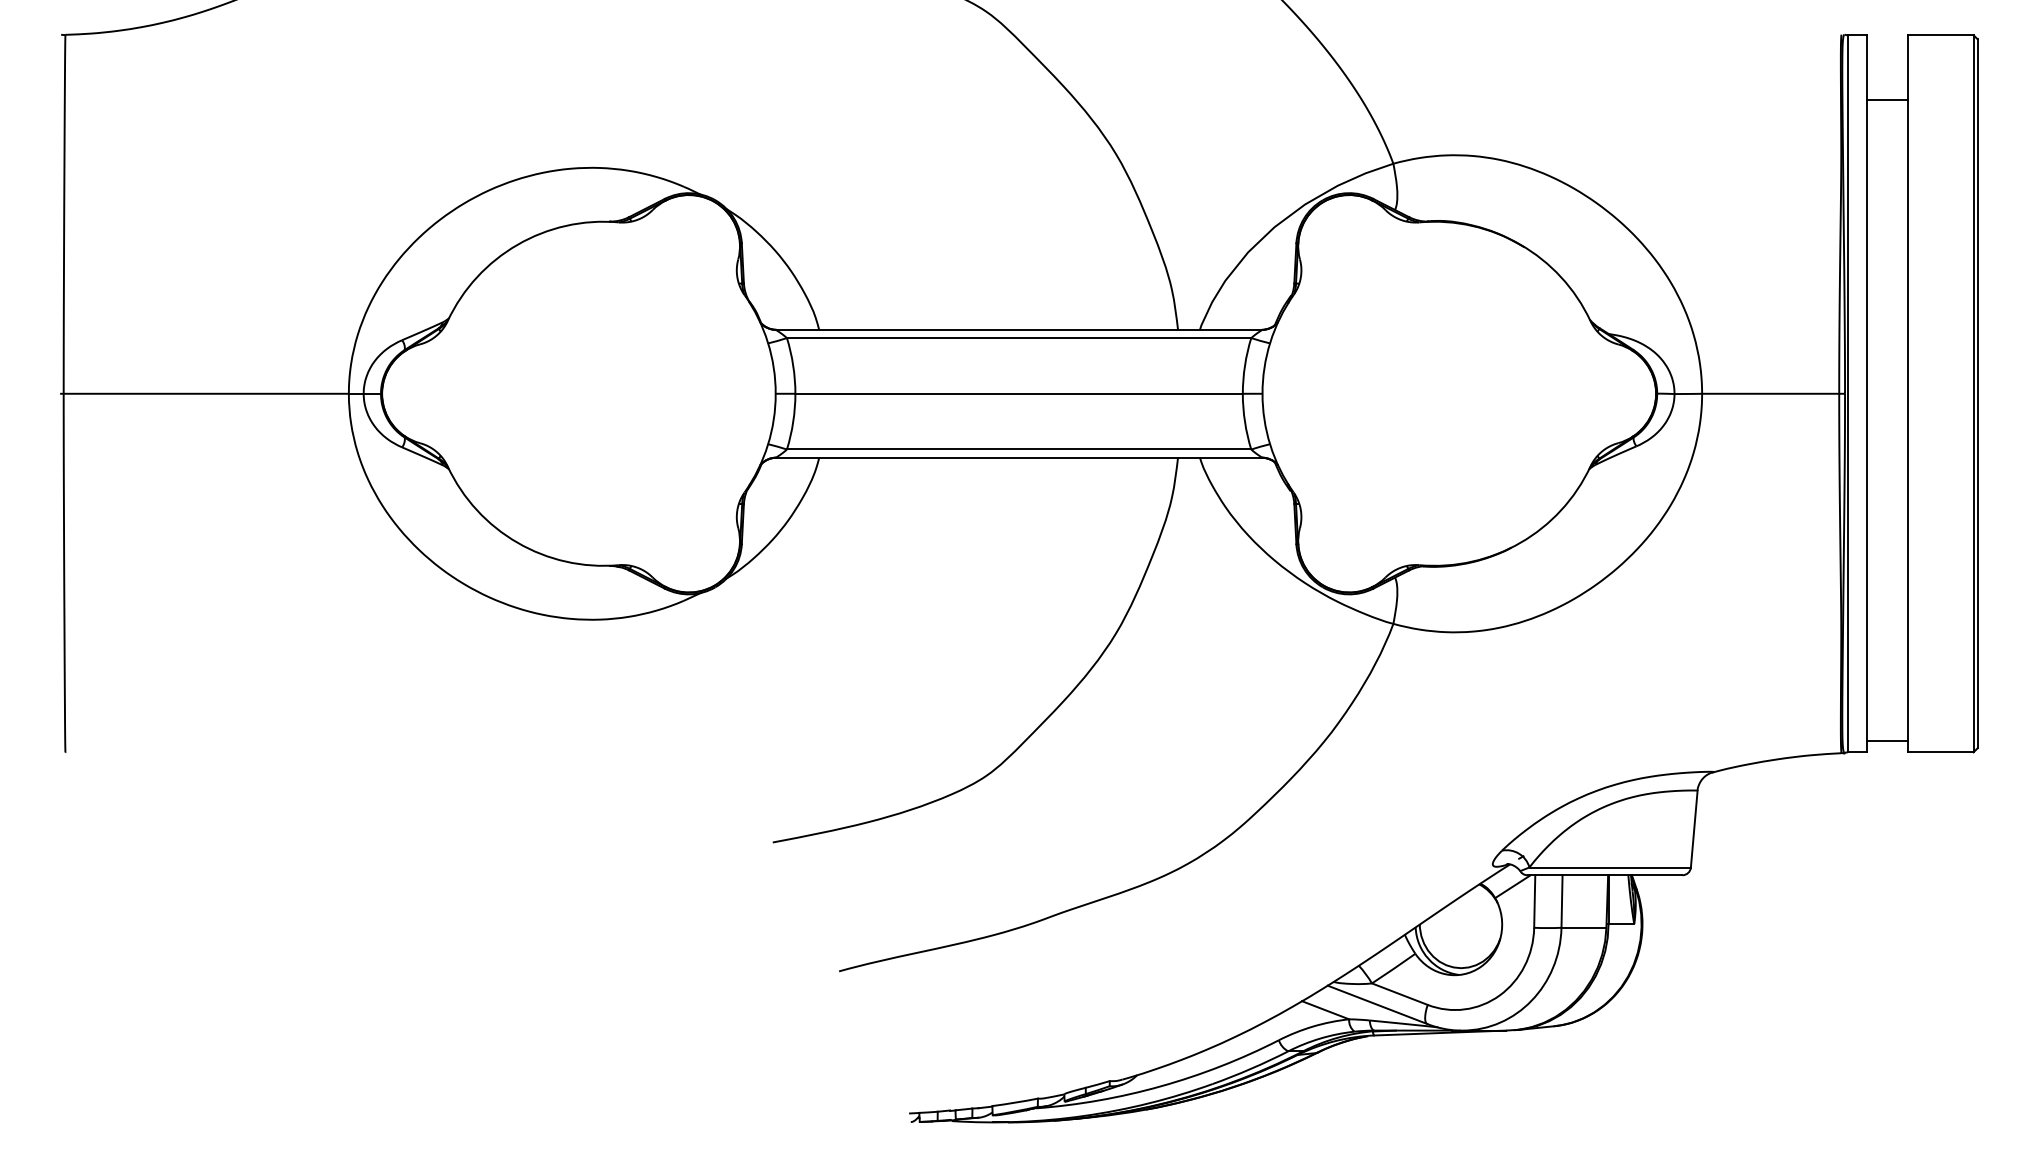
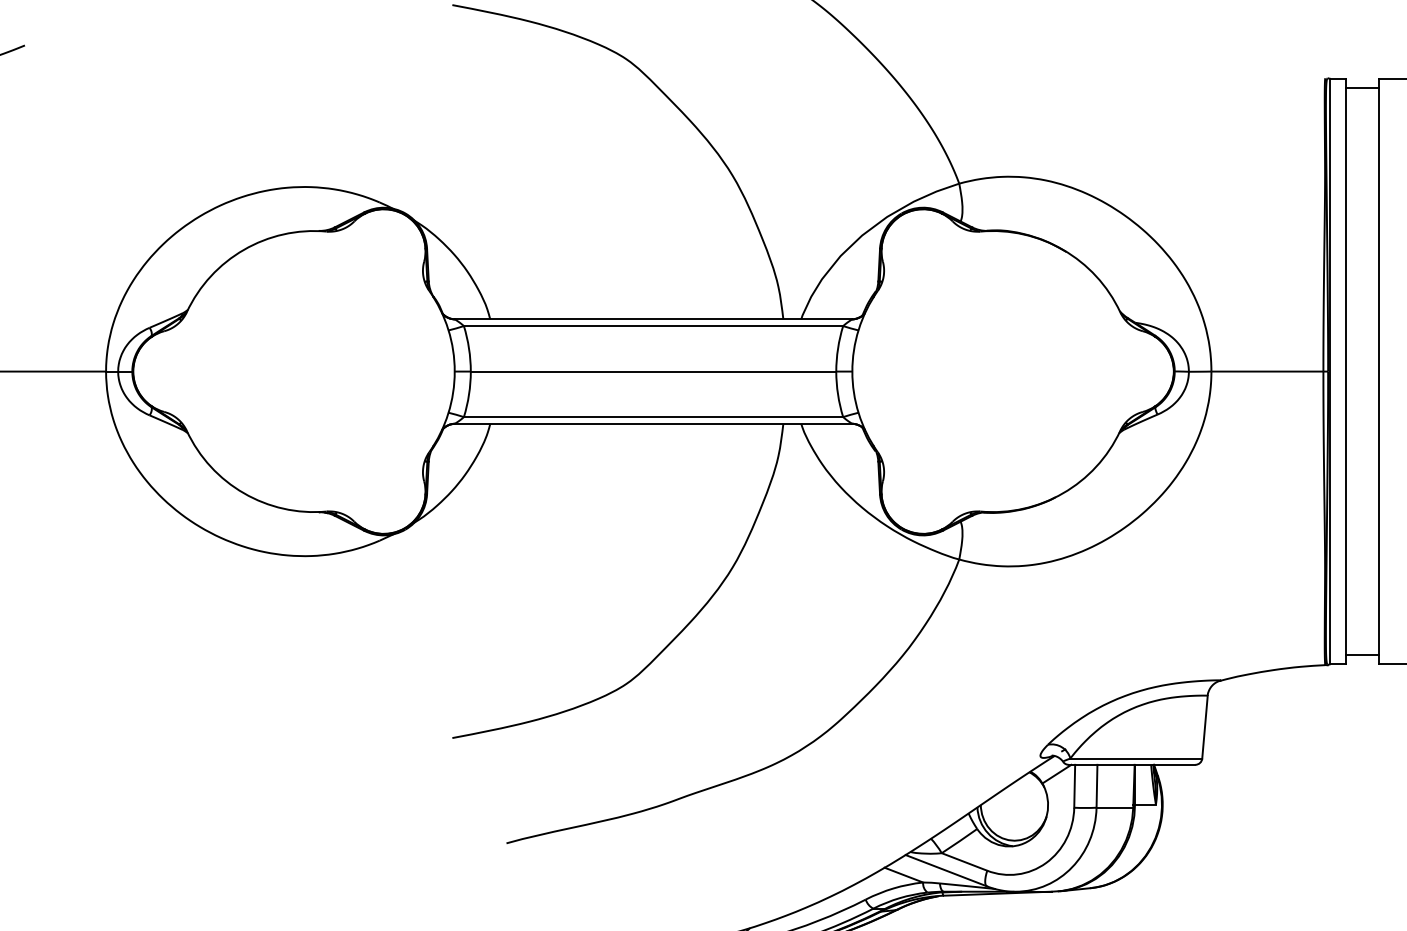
line: (1887, 99) -> (1362, 87), moved

